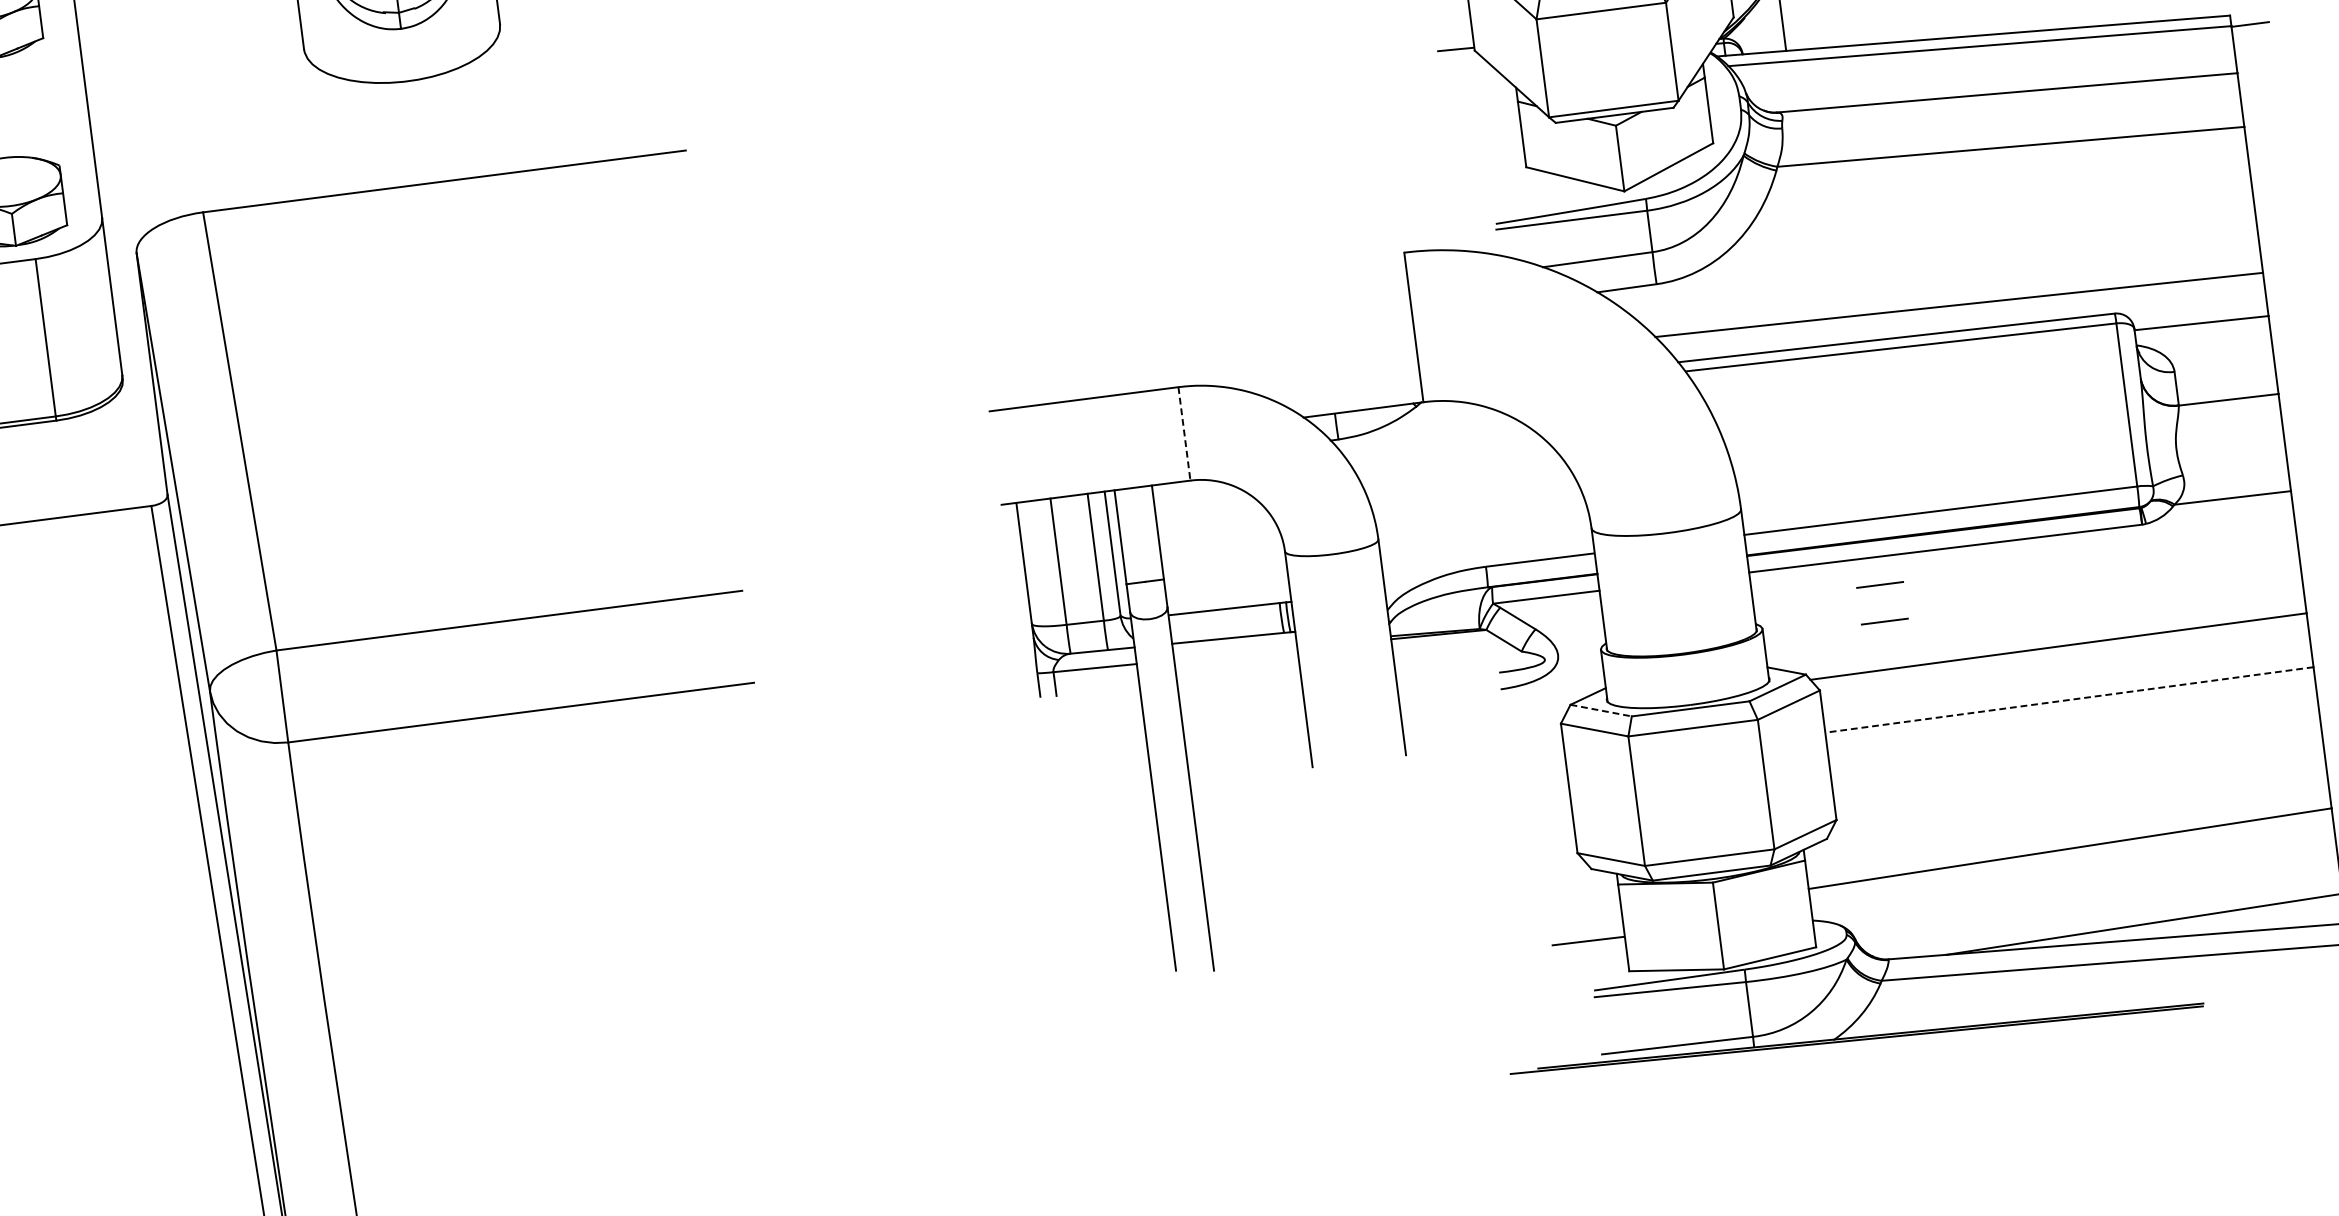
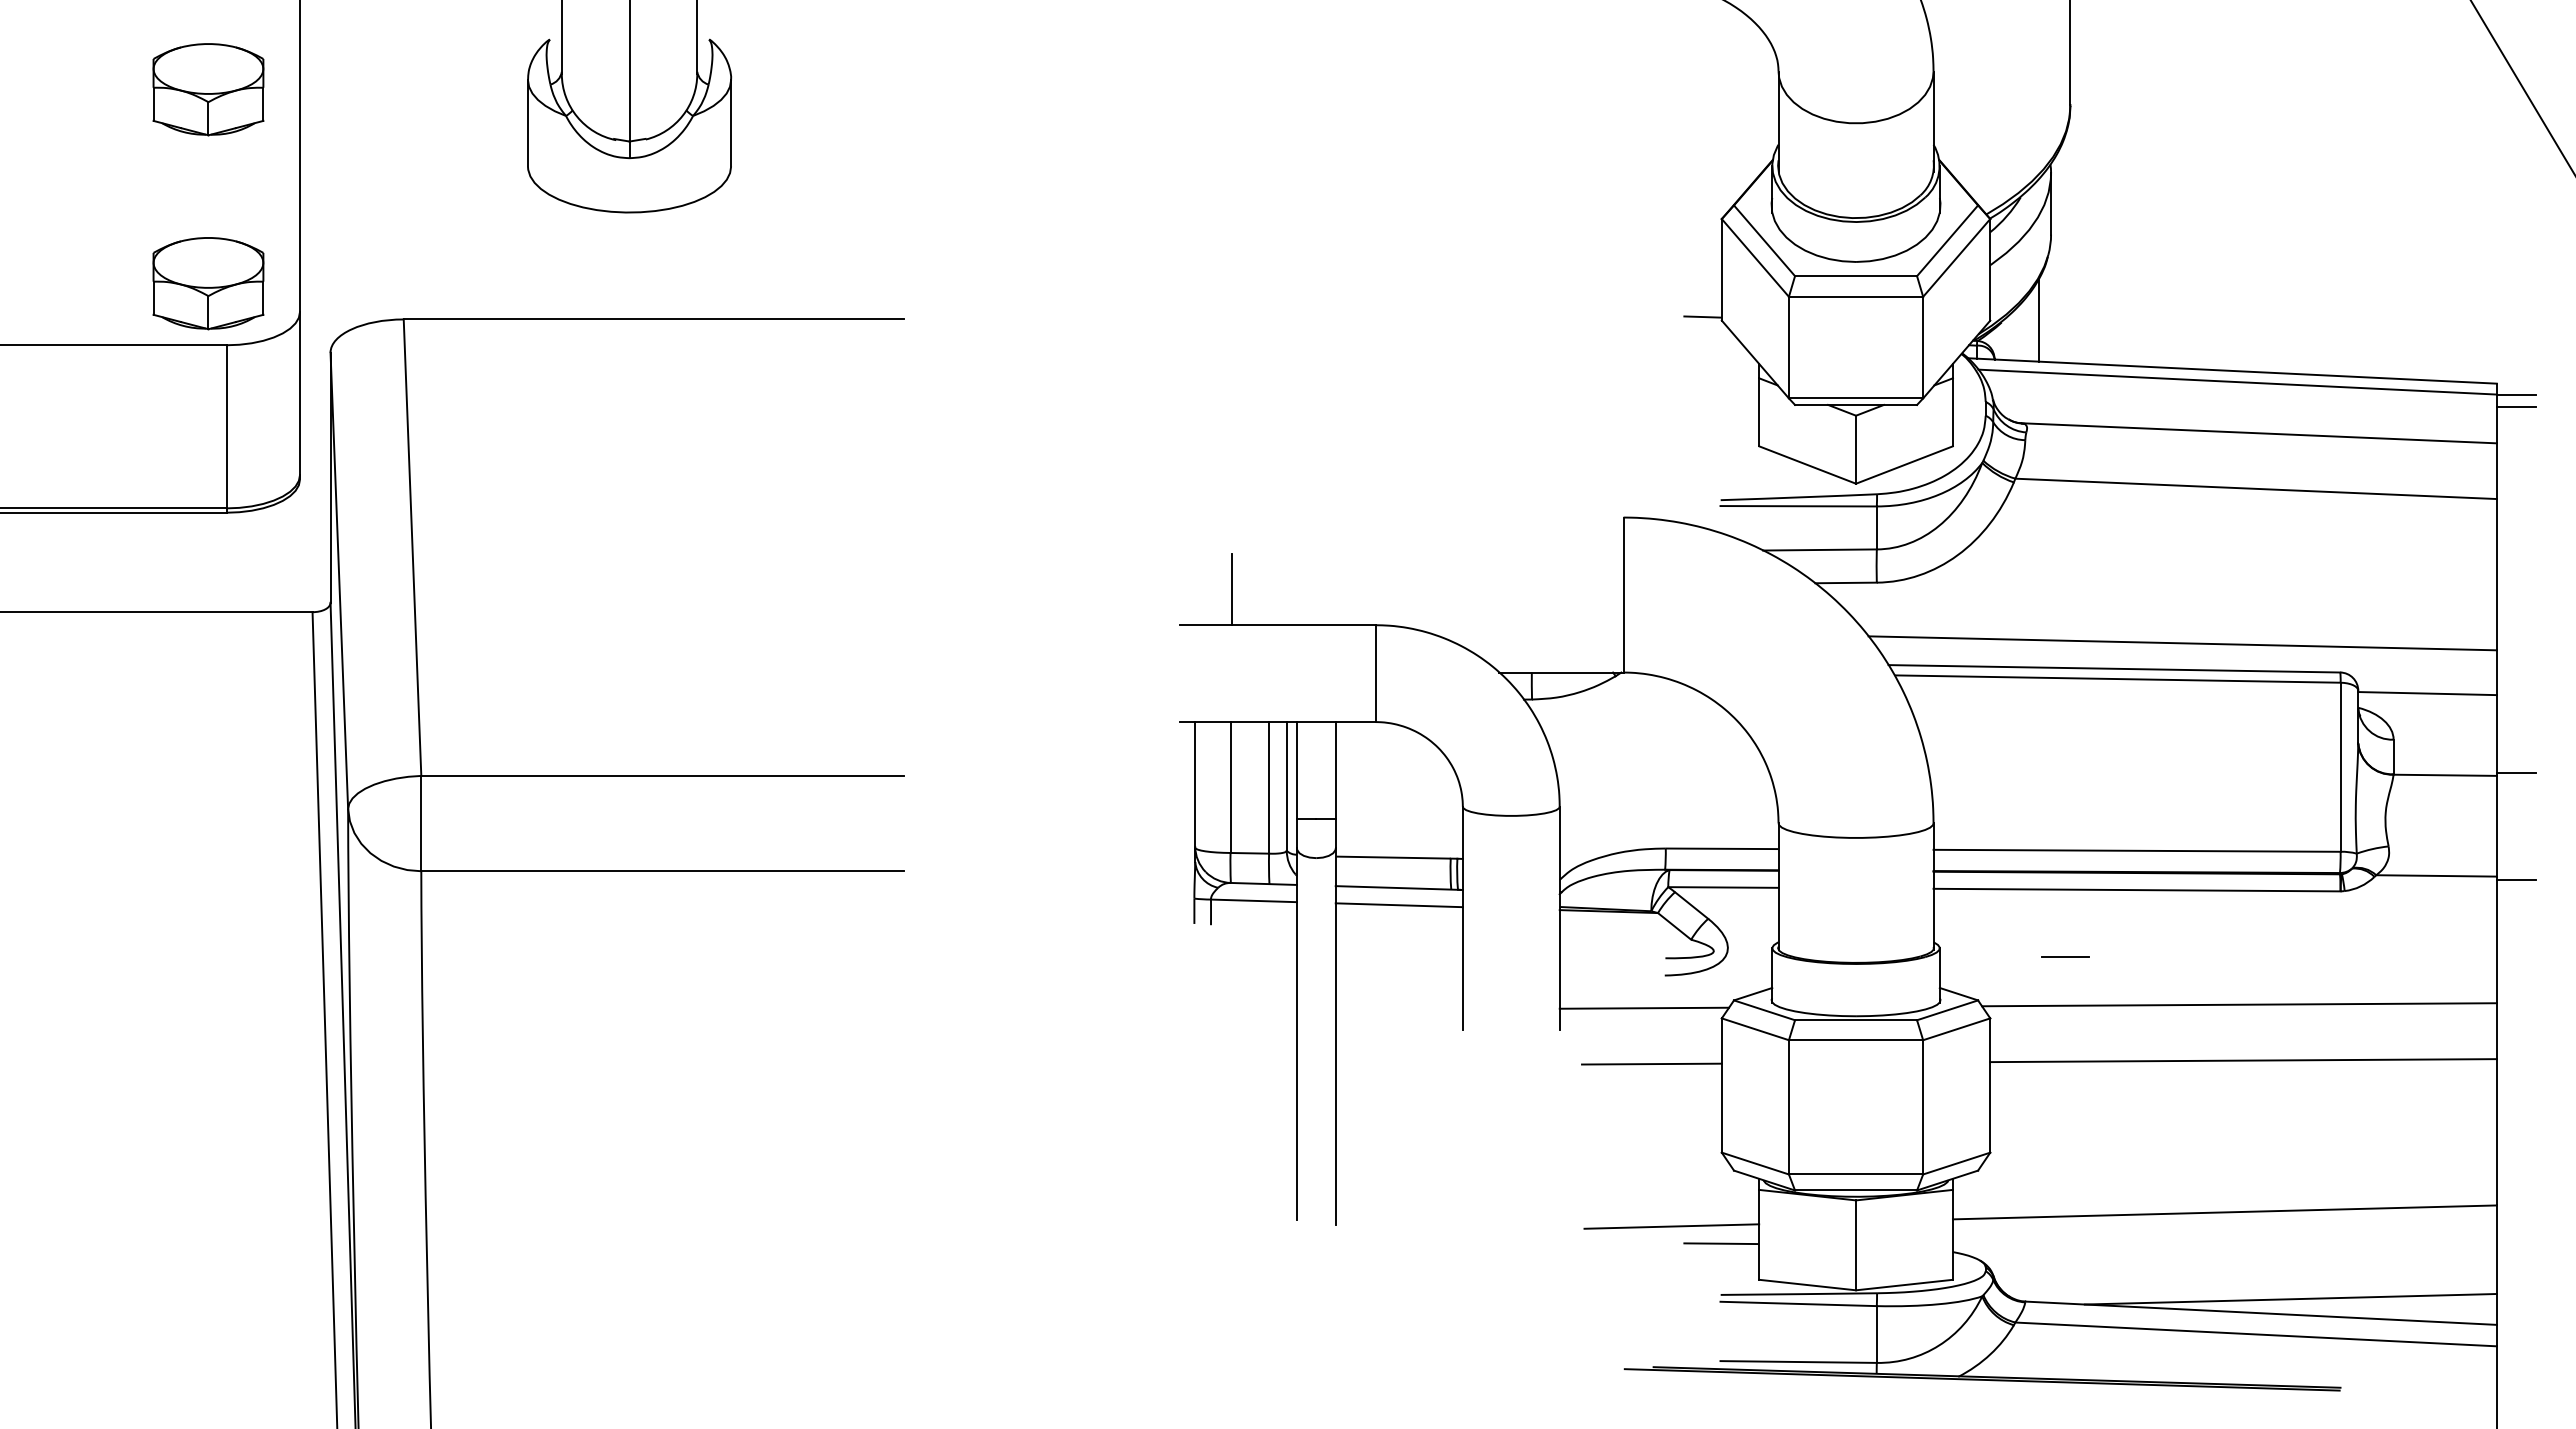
line: (2250, 35) -> (2515, 406), added
line: (1034, 370) -> (1231, 589), added
line: (2296, 389) -> (2515, 773), added
line: (1184, 434) -> (1375, 674), dashed -> solid
line: (2309, 491) -> (2515, 879), added
line: (1880, 584) -> (2065, 918), removed
line: (1235, 654) -> (1398, 905), added
line: (2069, 699) -> (2243, 1060), dashed -> solid
line: (1602, 710) -> (1765, 1010), dashed -> solid
line: (1485, 722) -> (1644, 1007), added
line: (1498, 775) -> (1651, 1063), added
line: (1538, 930) -> (1671, 1226), added

